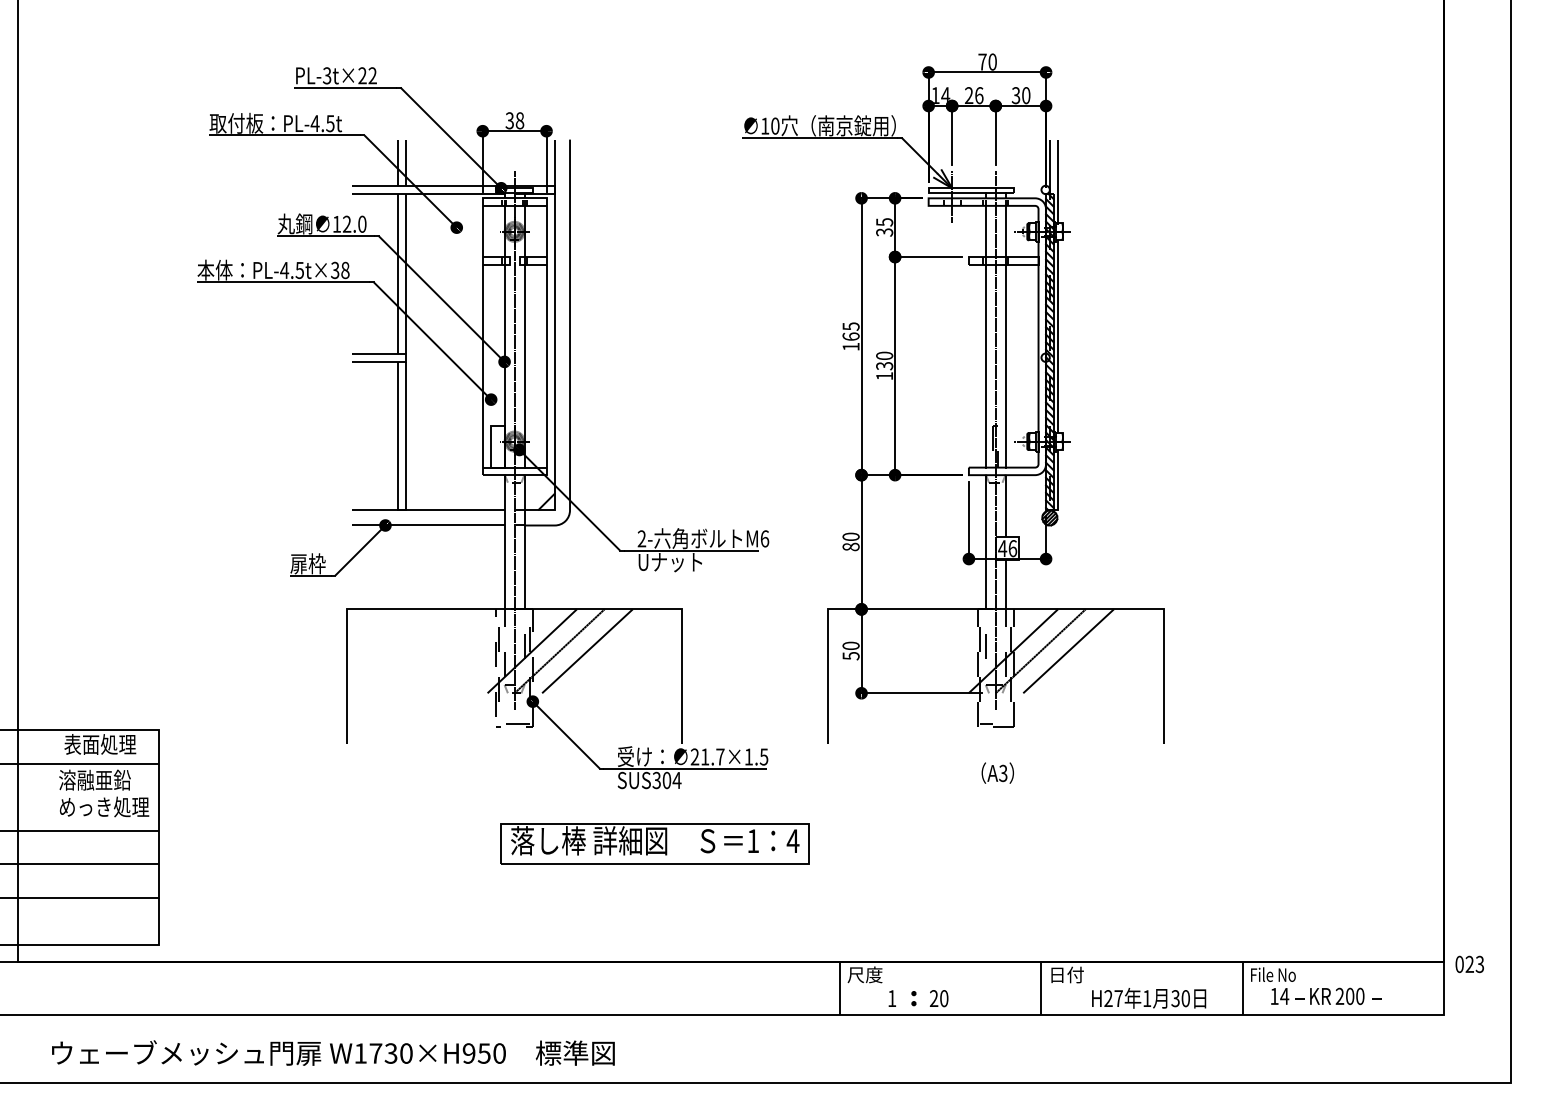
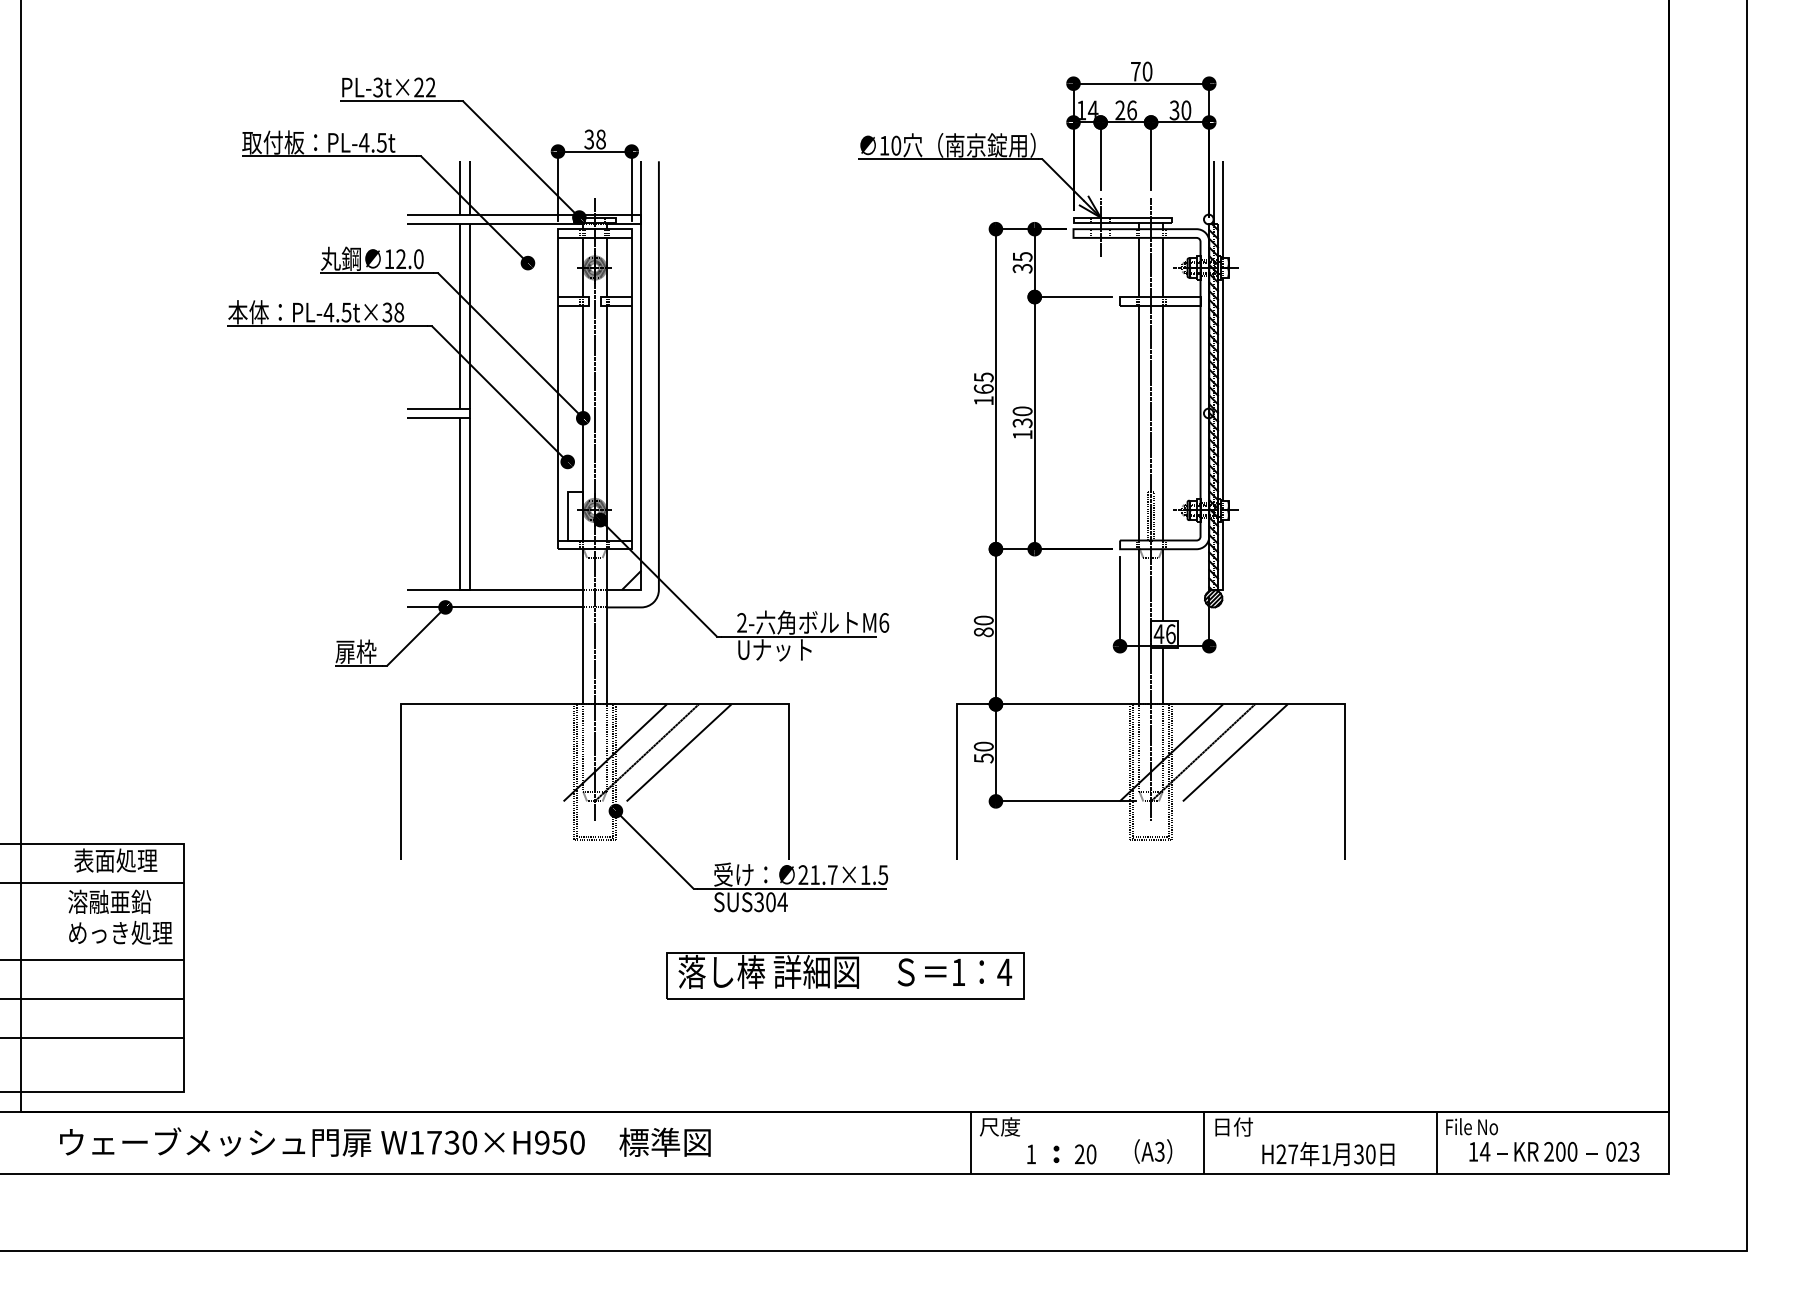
text: (997, 772) -> (1153, 1150), moved
part: (654, 843) -> (844, 975), moved
text: (1469, 964) -> (1622, 1151), moved
text: (333, 1052) -> (385, 1141), moved

